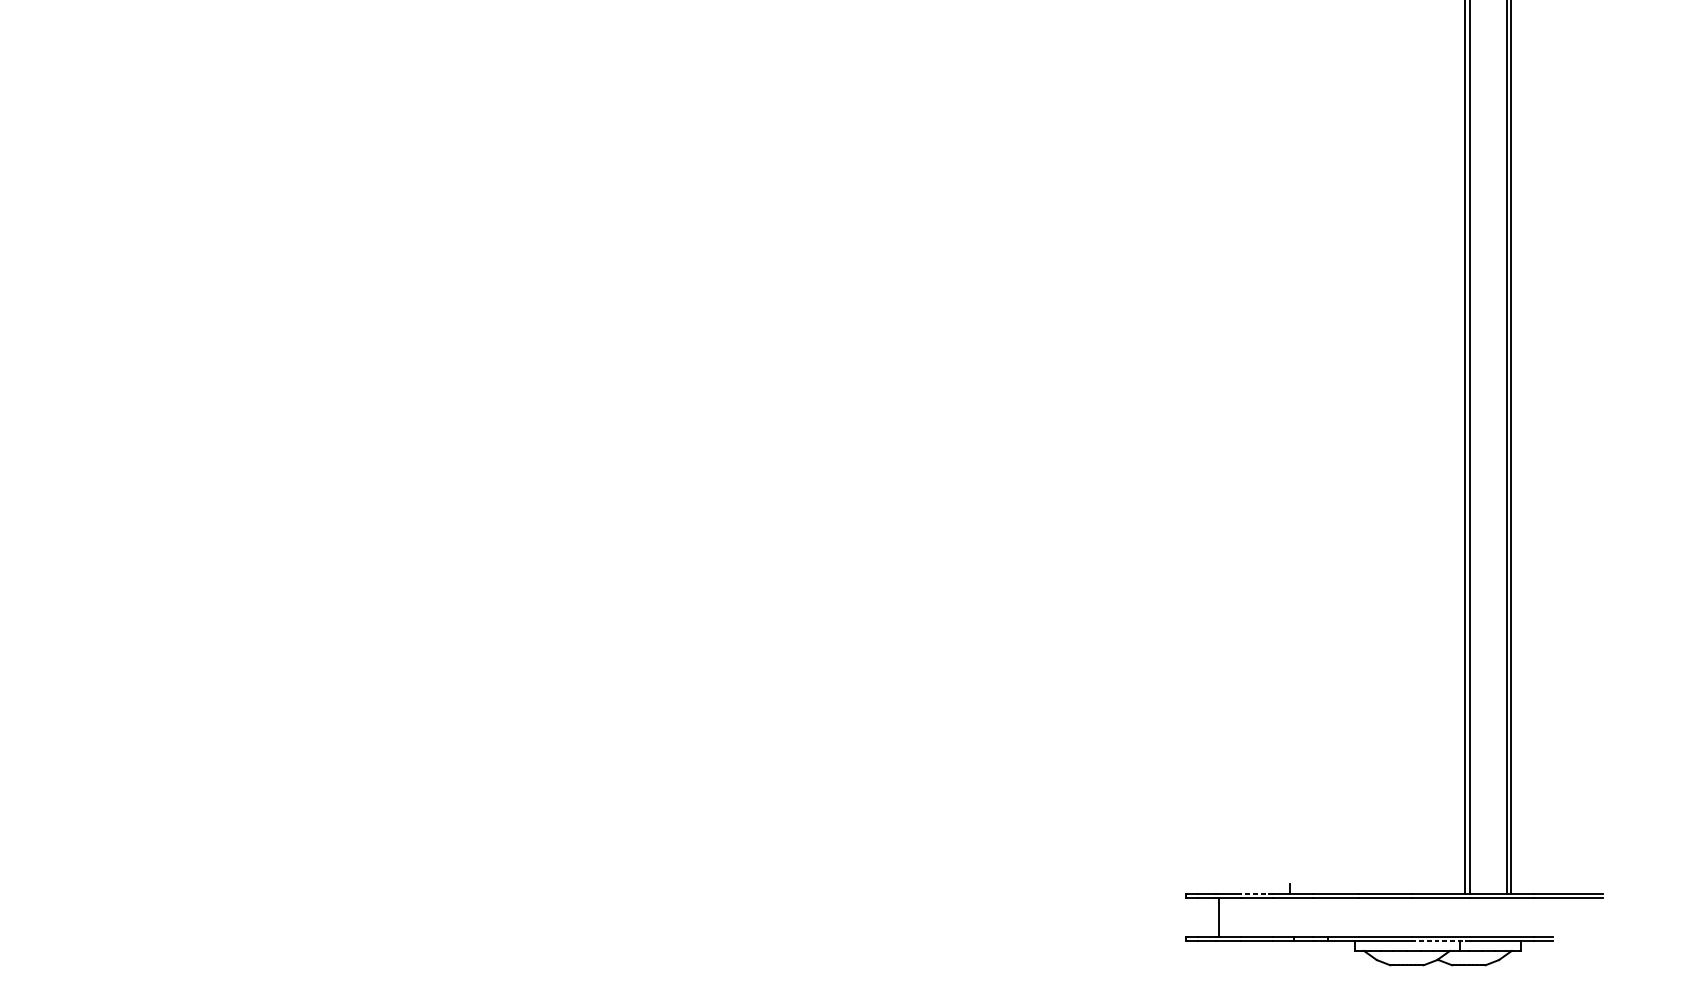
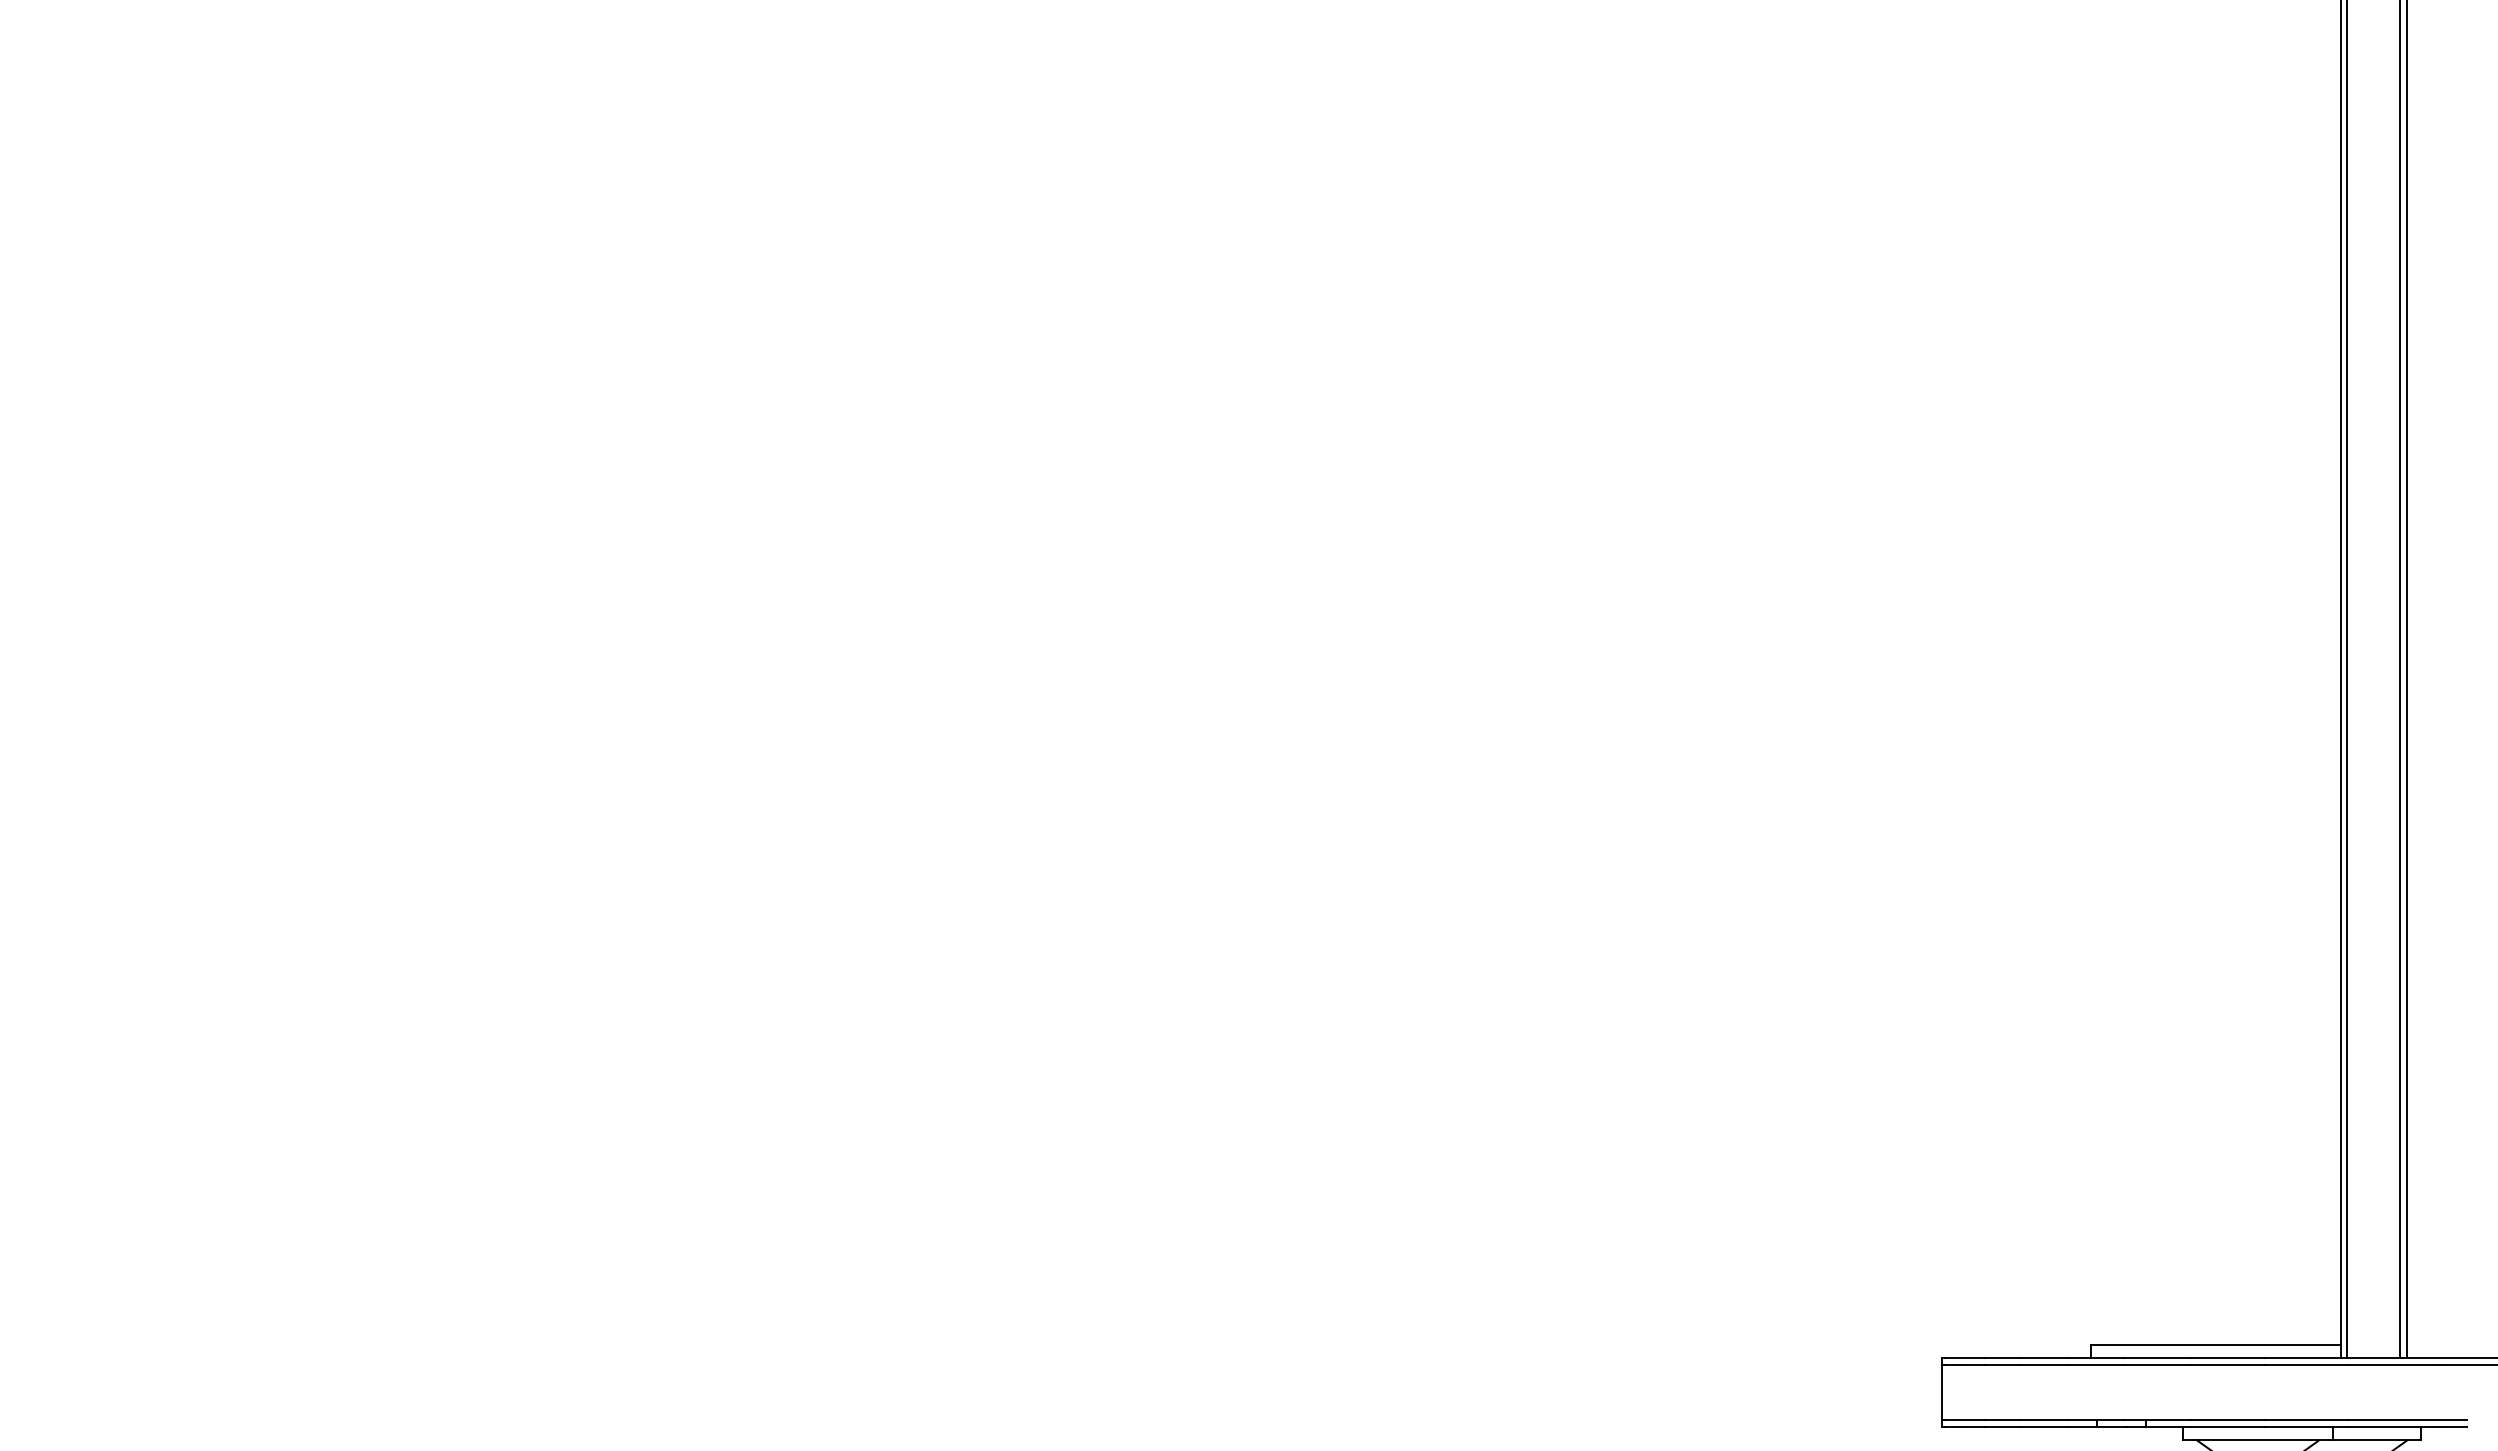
line: (1377, 883) -> (2215, 1344), added
line: (1256, 893) -> (2043, 1358), dashed -> solid
line: (1219, 917) -> (1942, 1392), moved
line: (1440, 941) -> (2306, 1426), dashed -> solid

